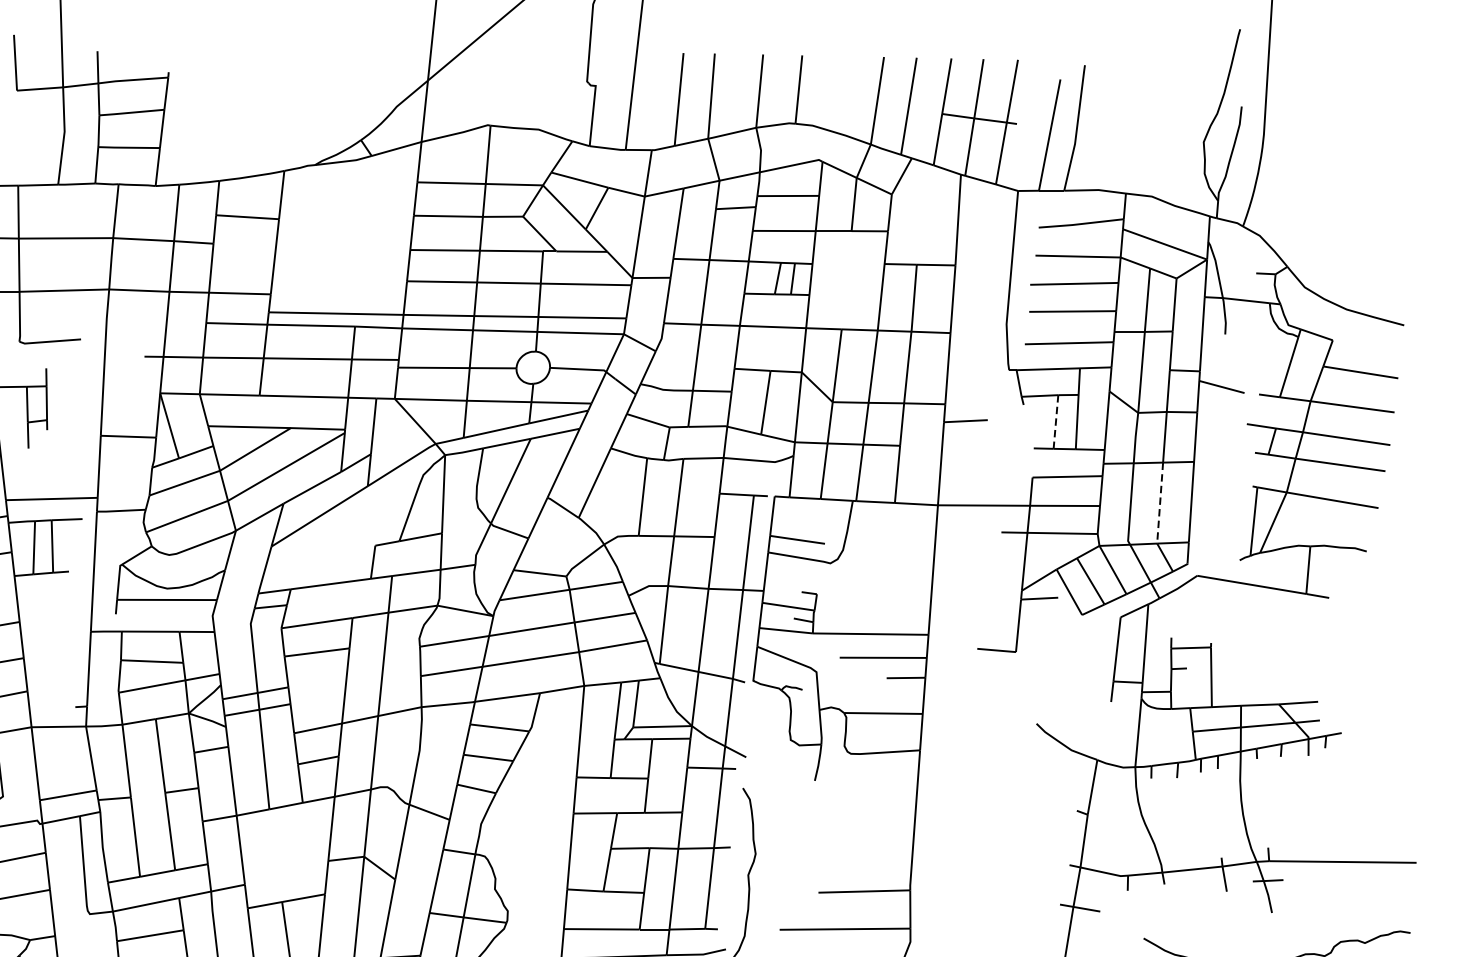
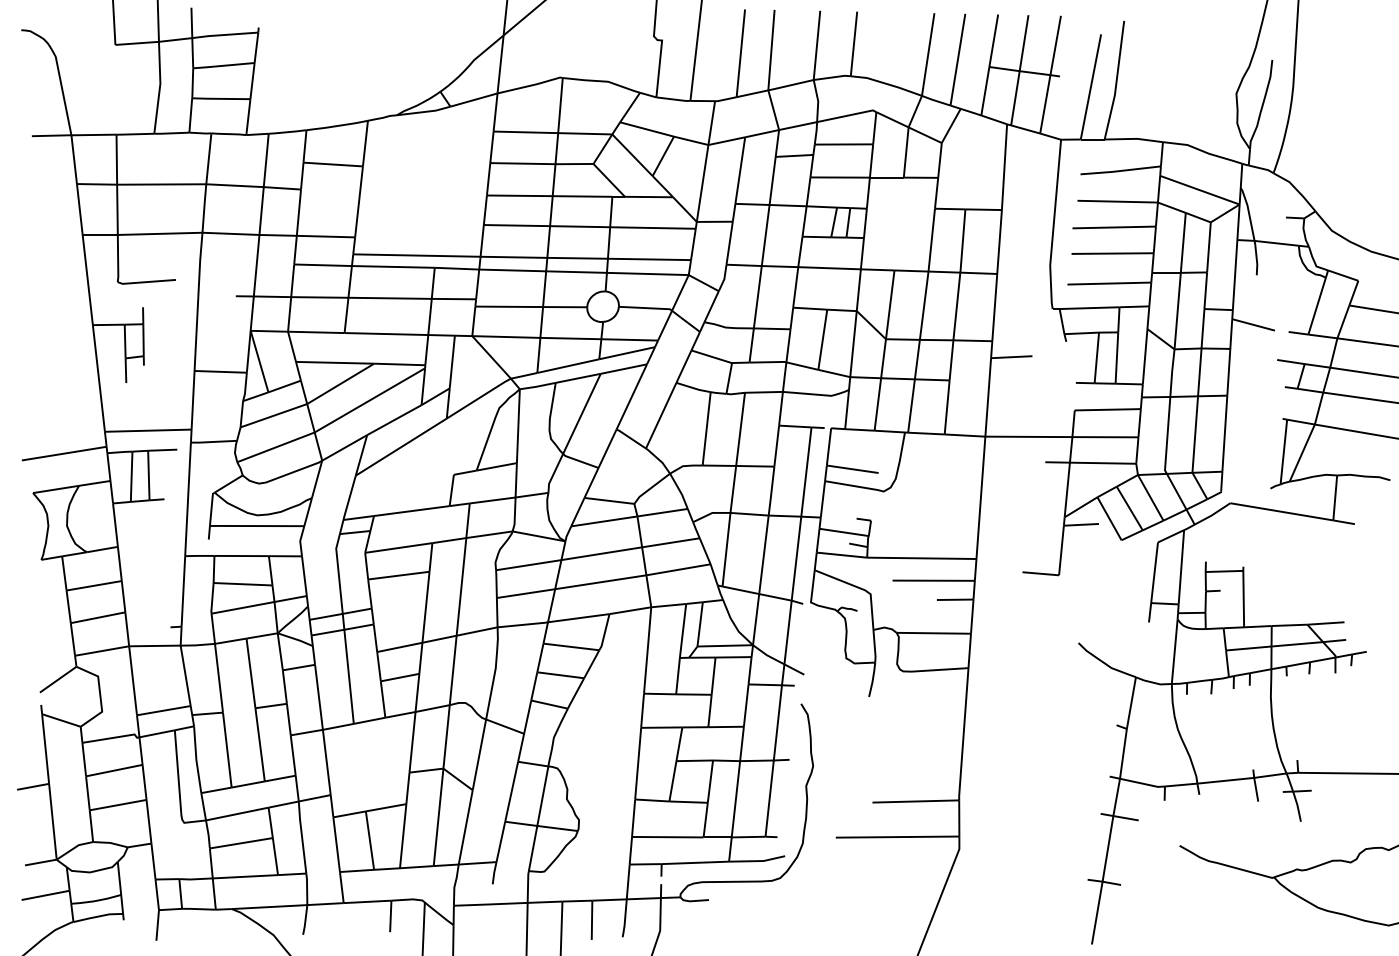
line: (1055, 422) -> (1096, 358), dashed -> solid
line: (1160, 504) -> (1195, 435), dashed -> solid

